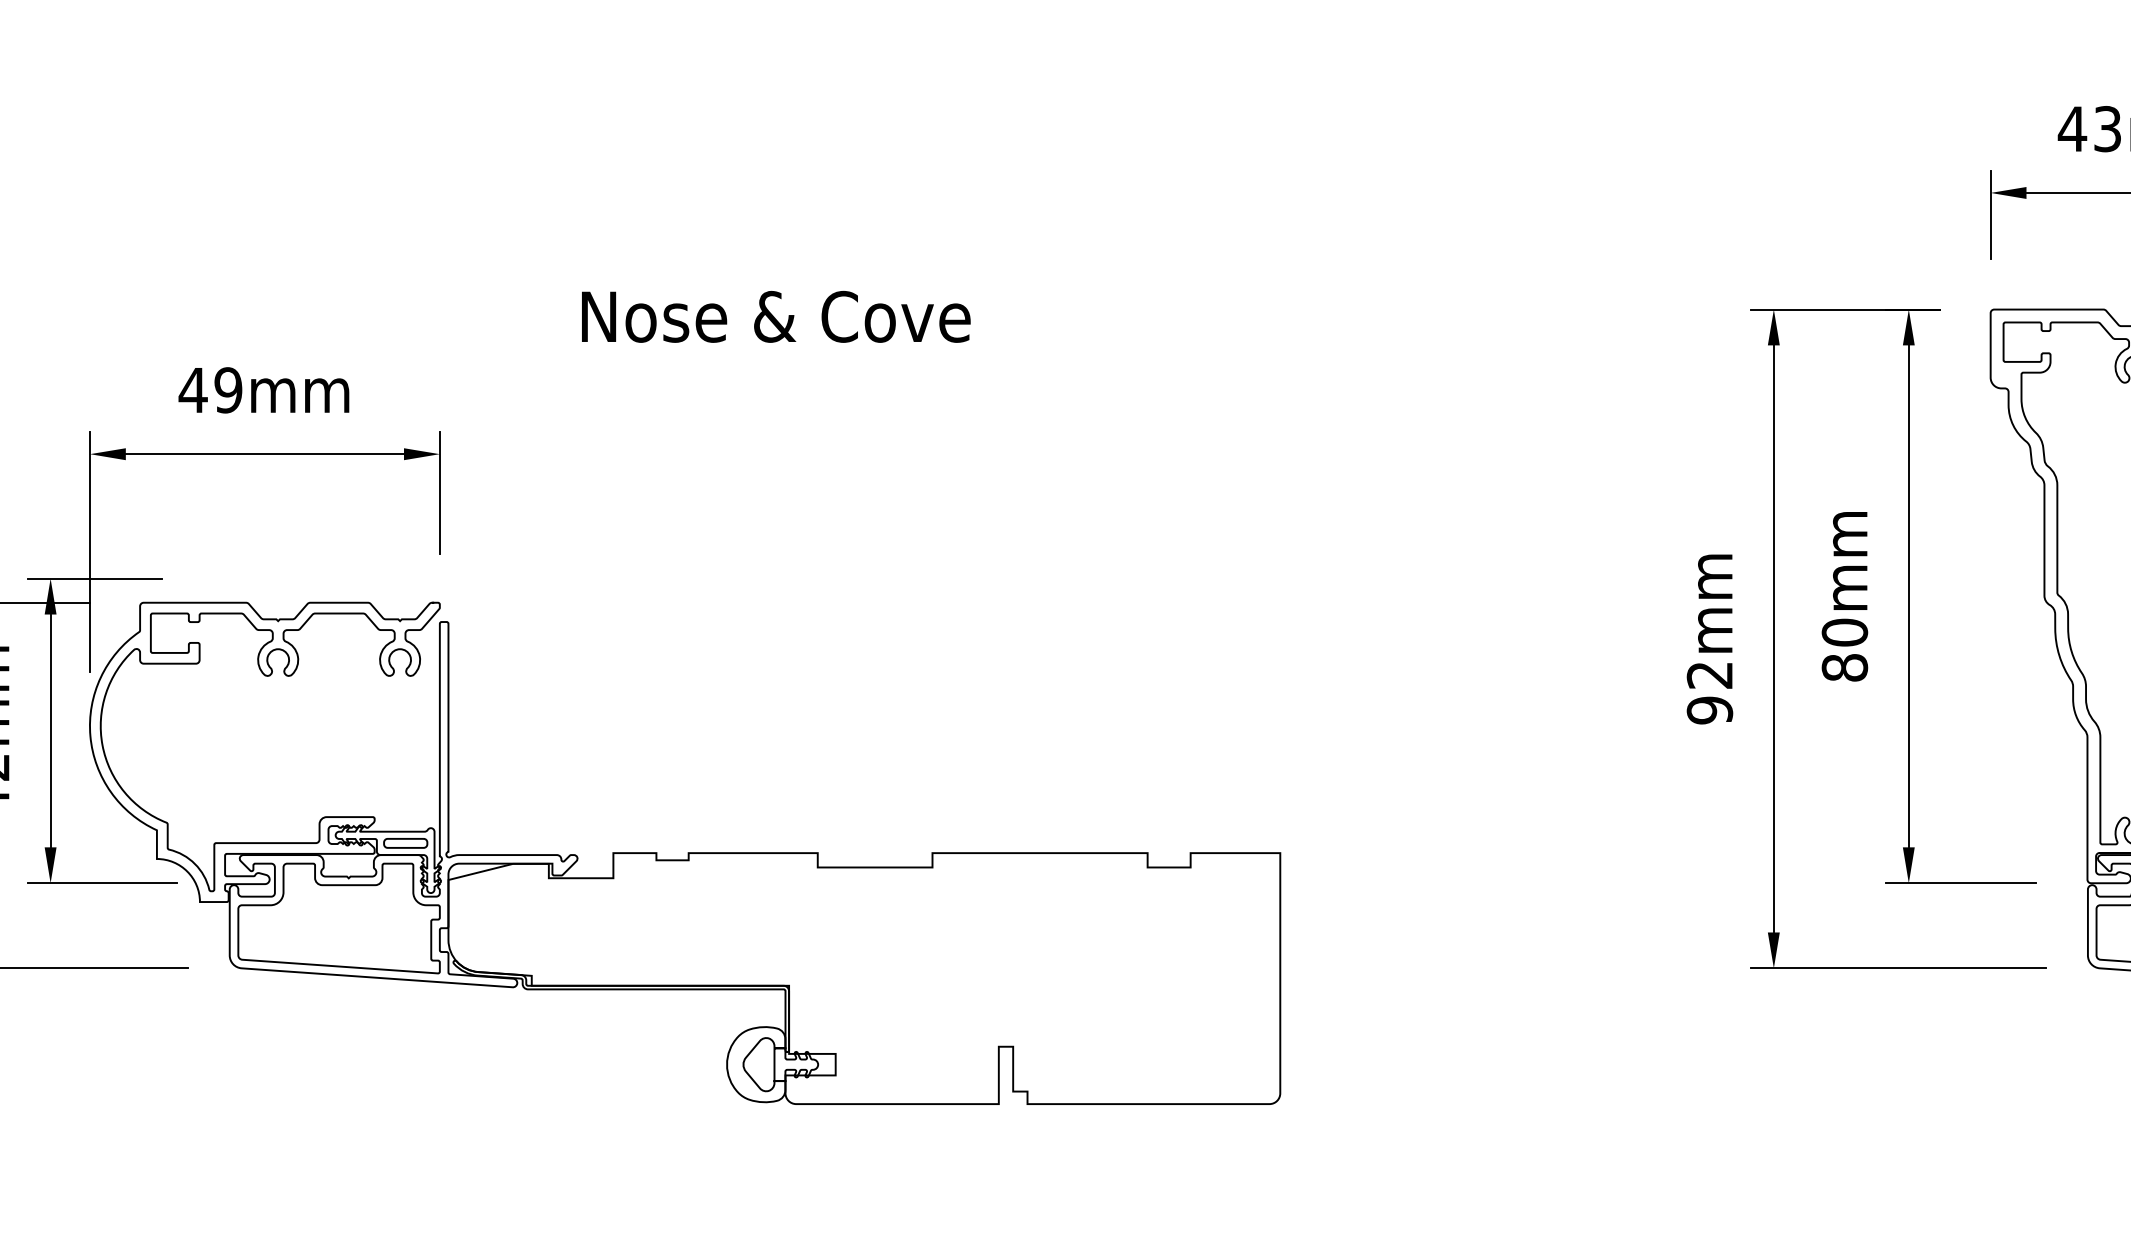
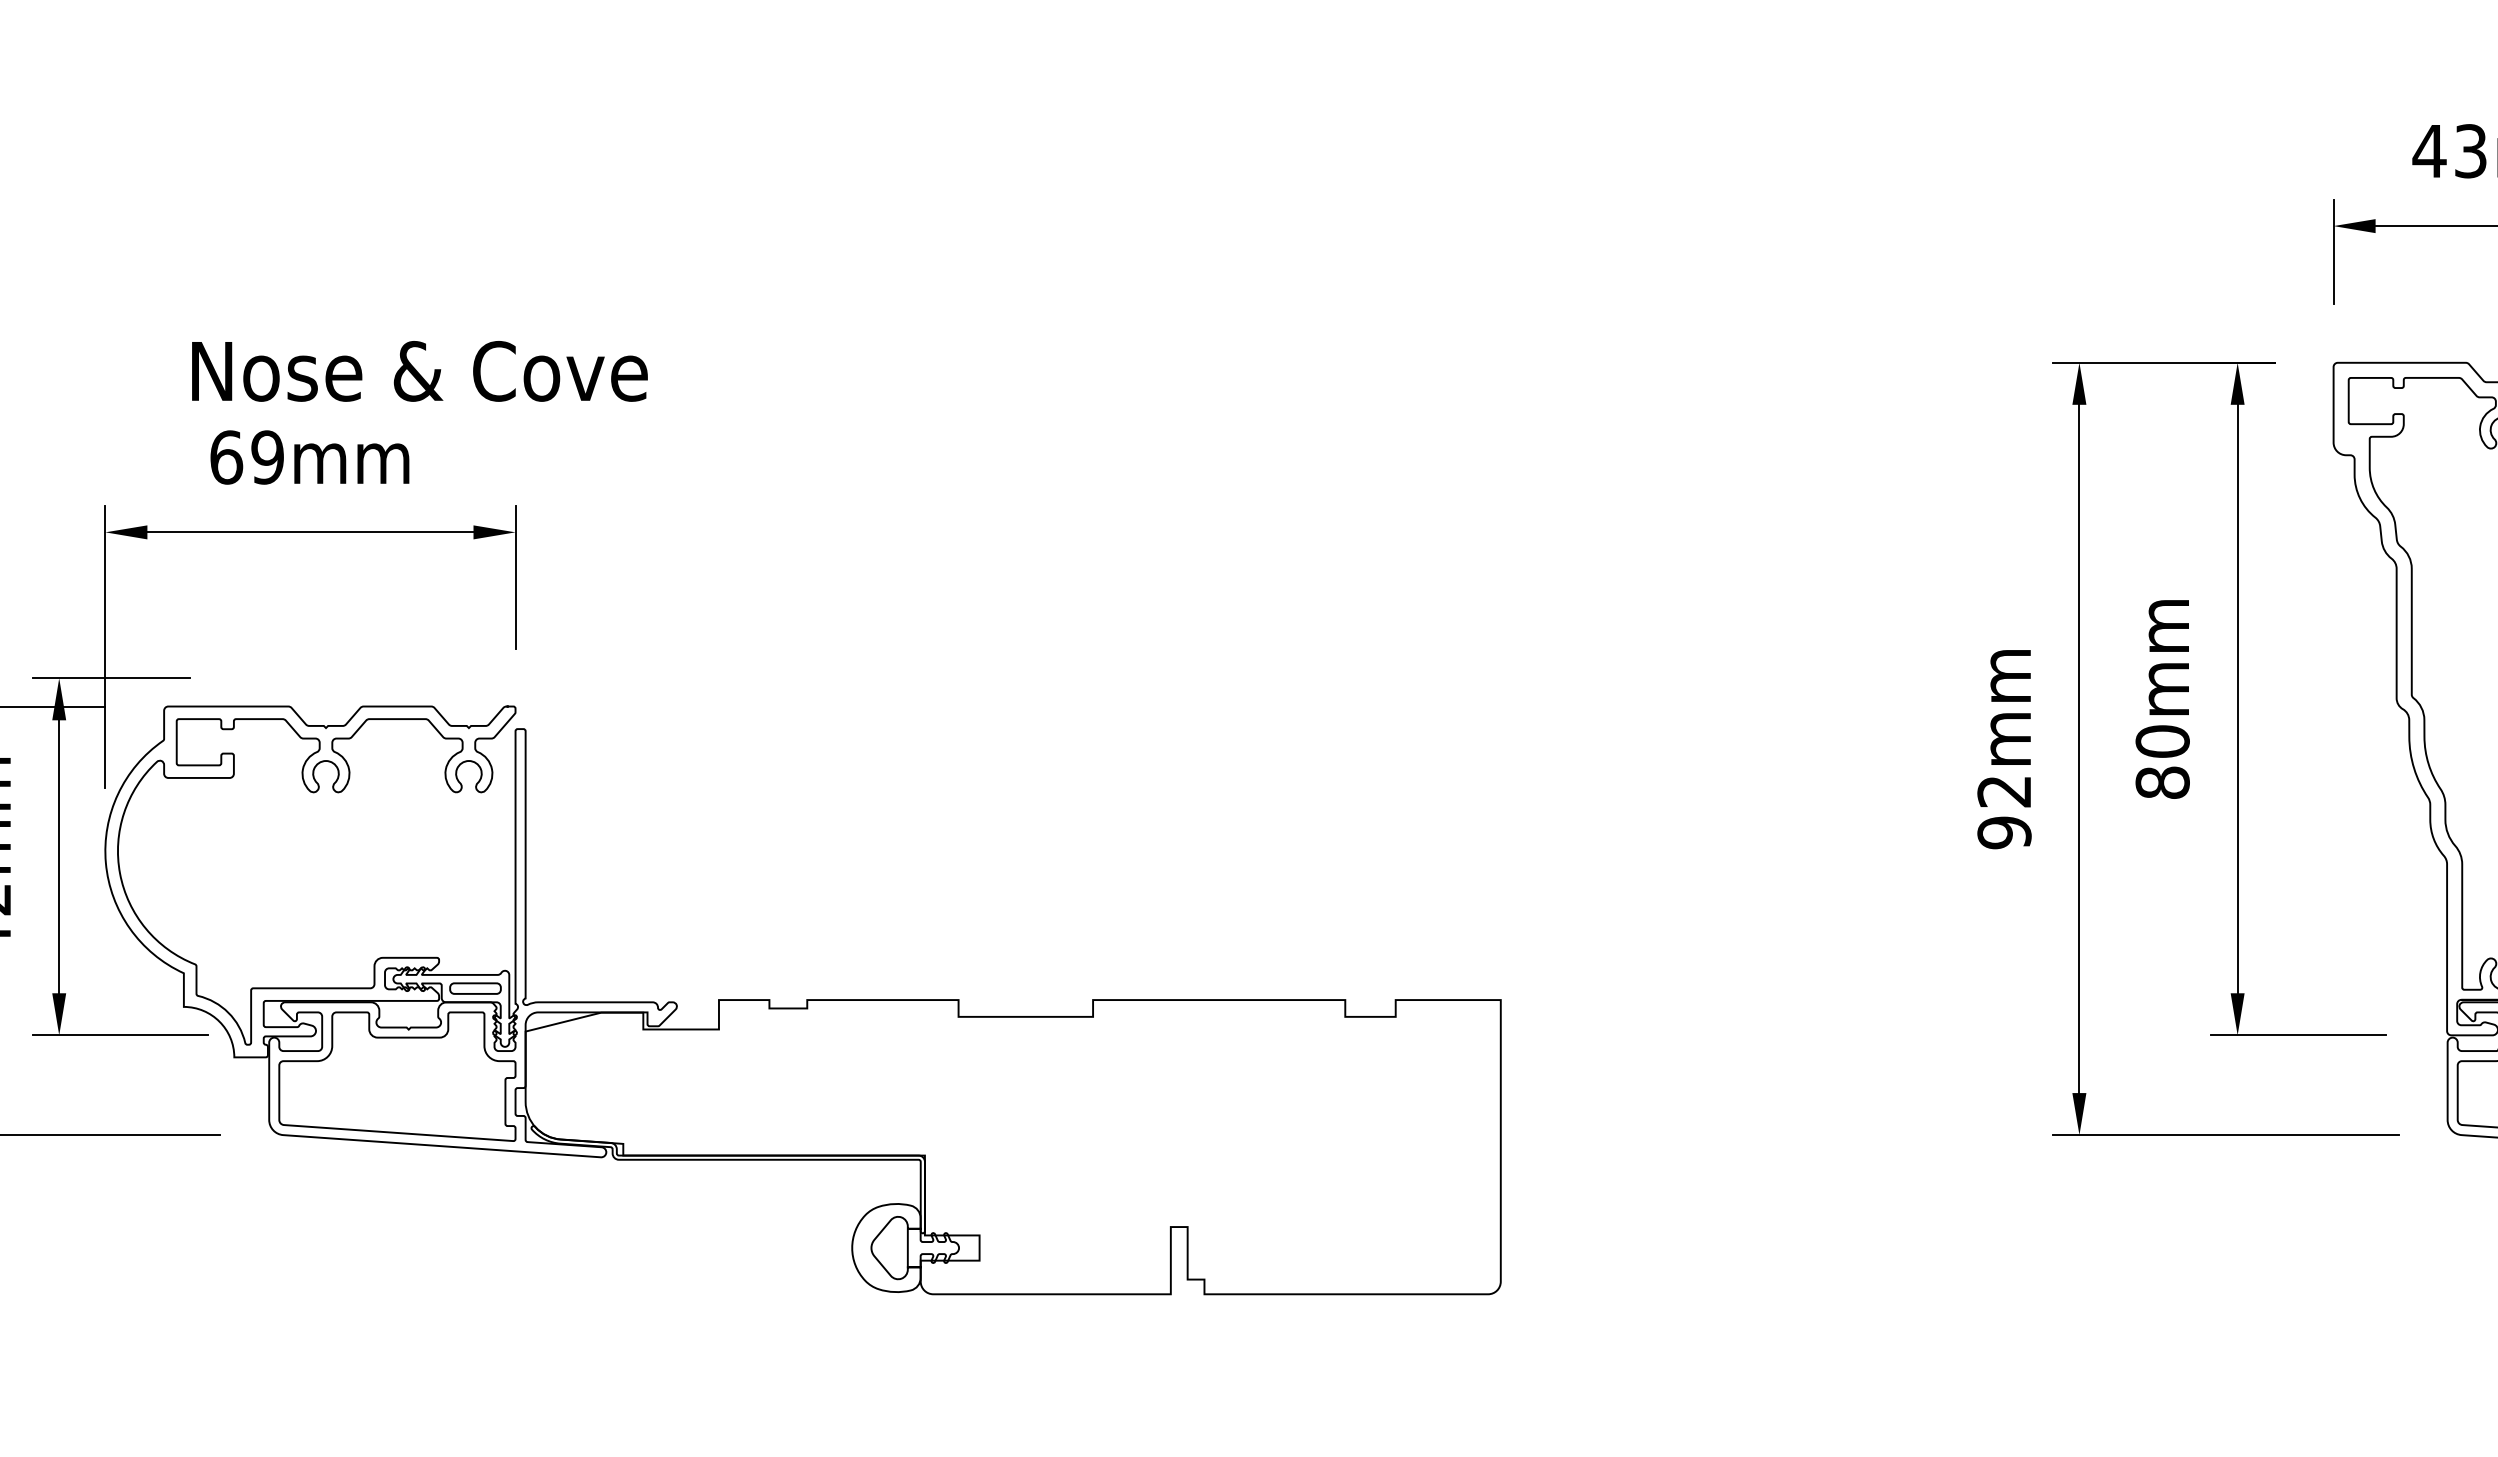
text: (775, 316) -> (419, 371), moved
text: (193, 390) -> (226, 457), 49mm -> 69mm

